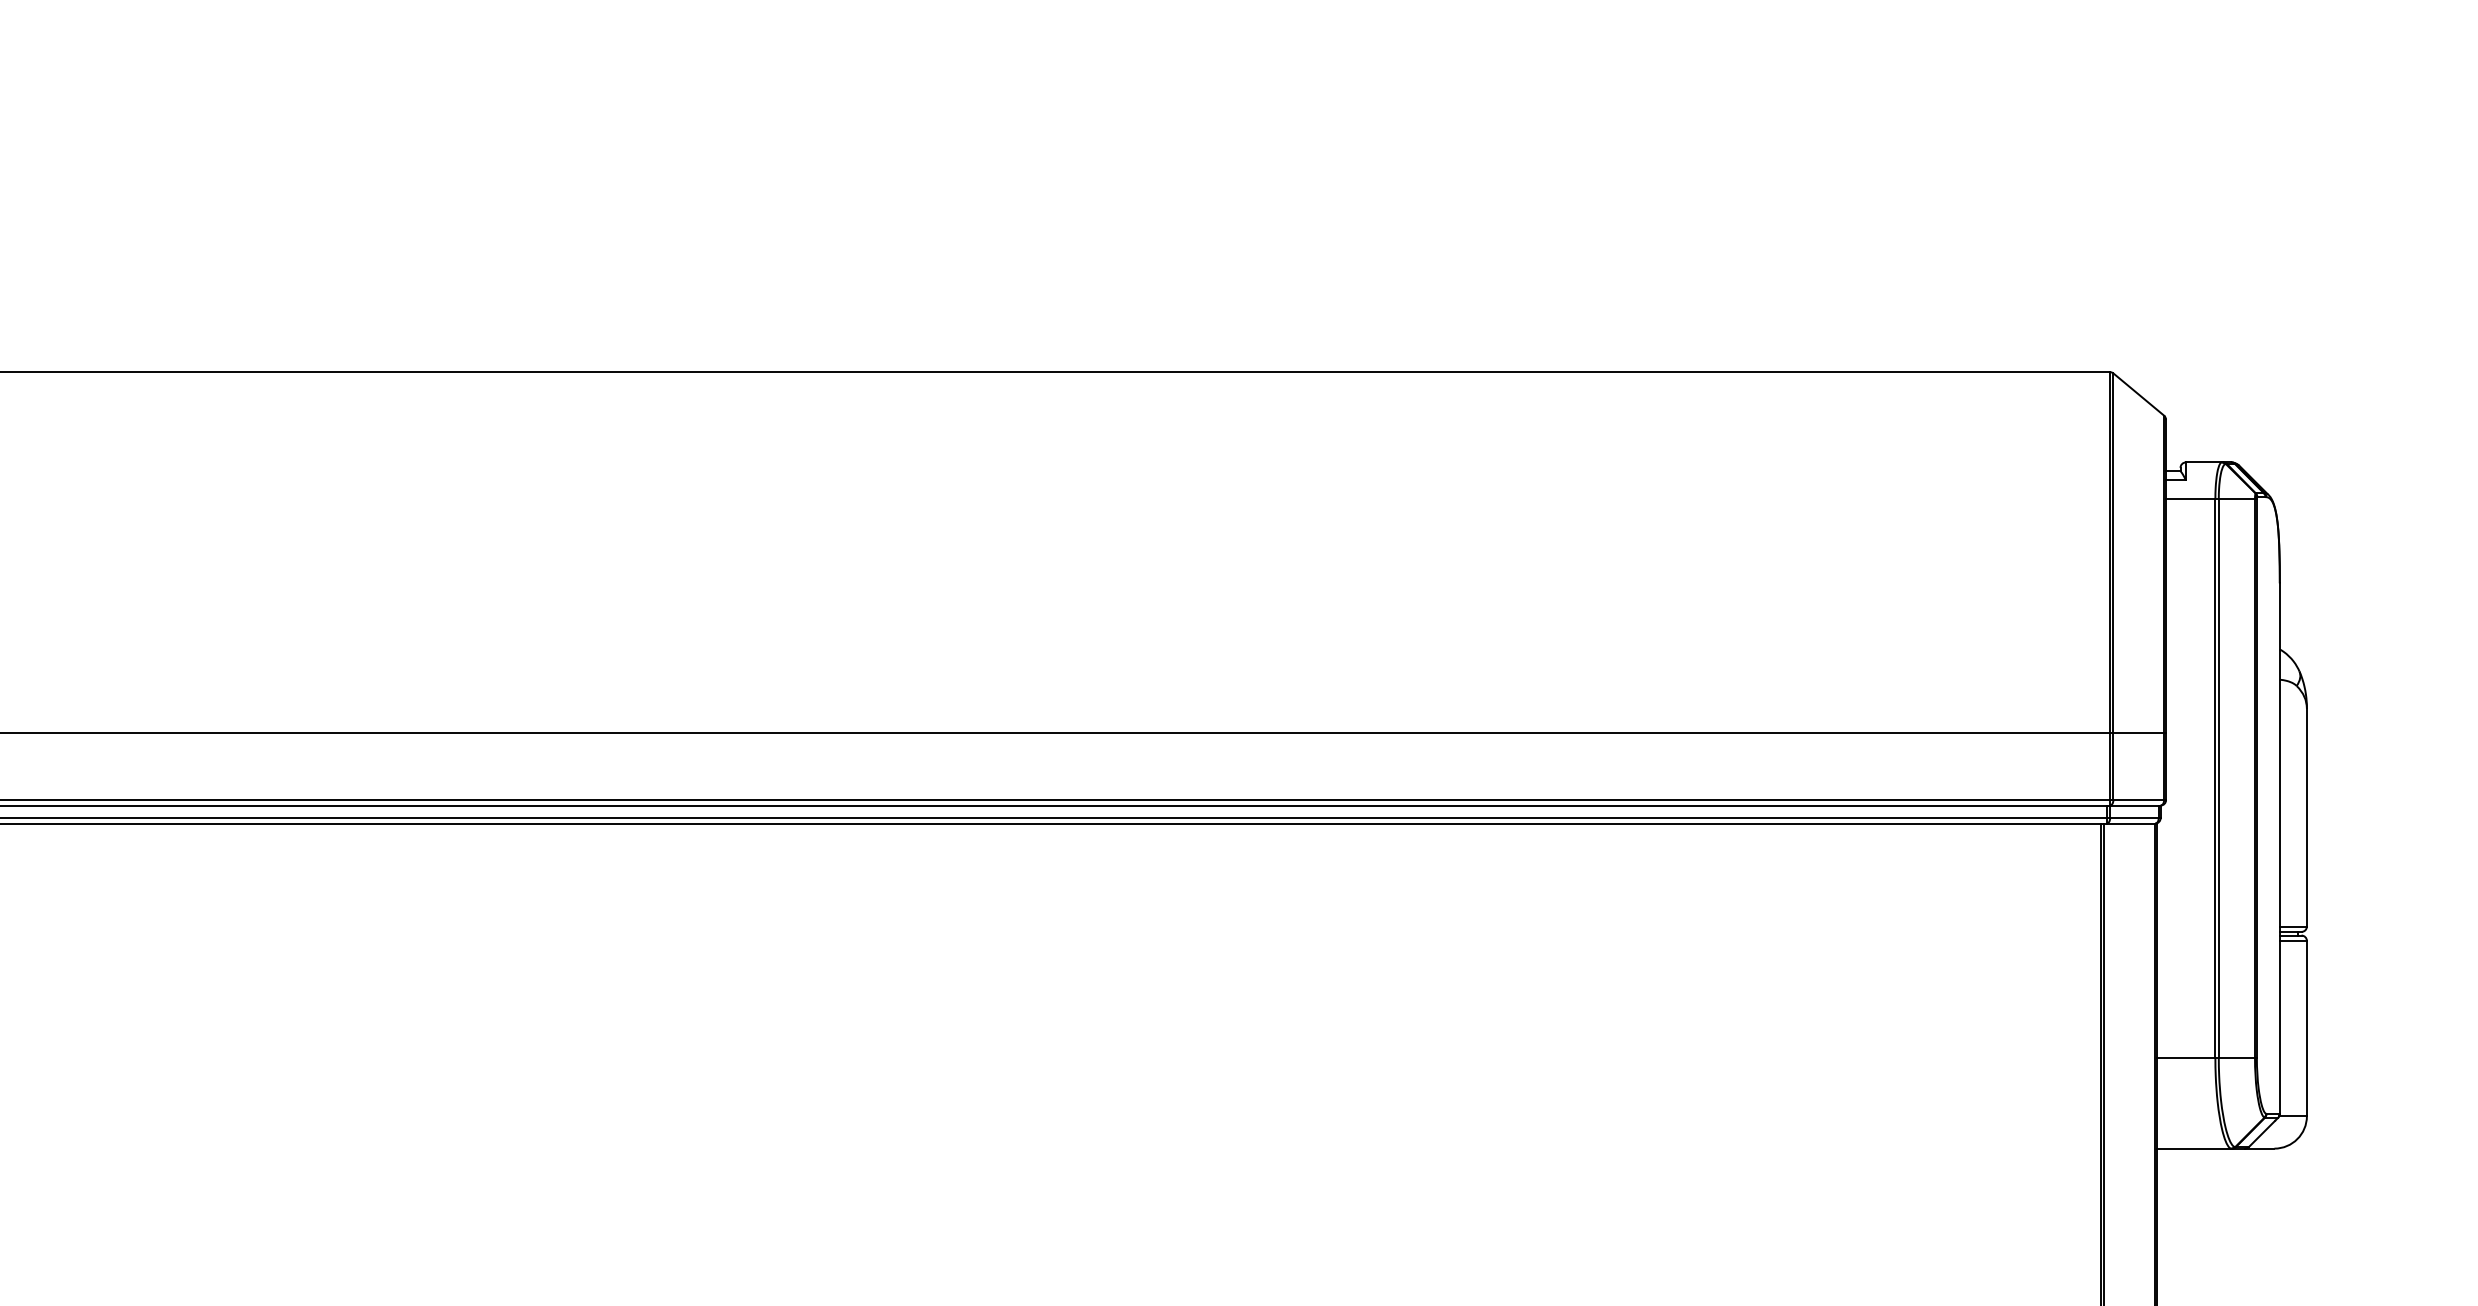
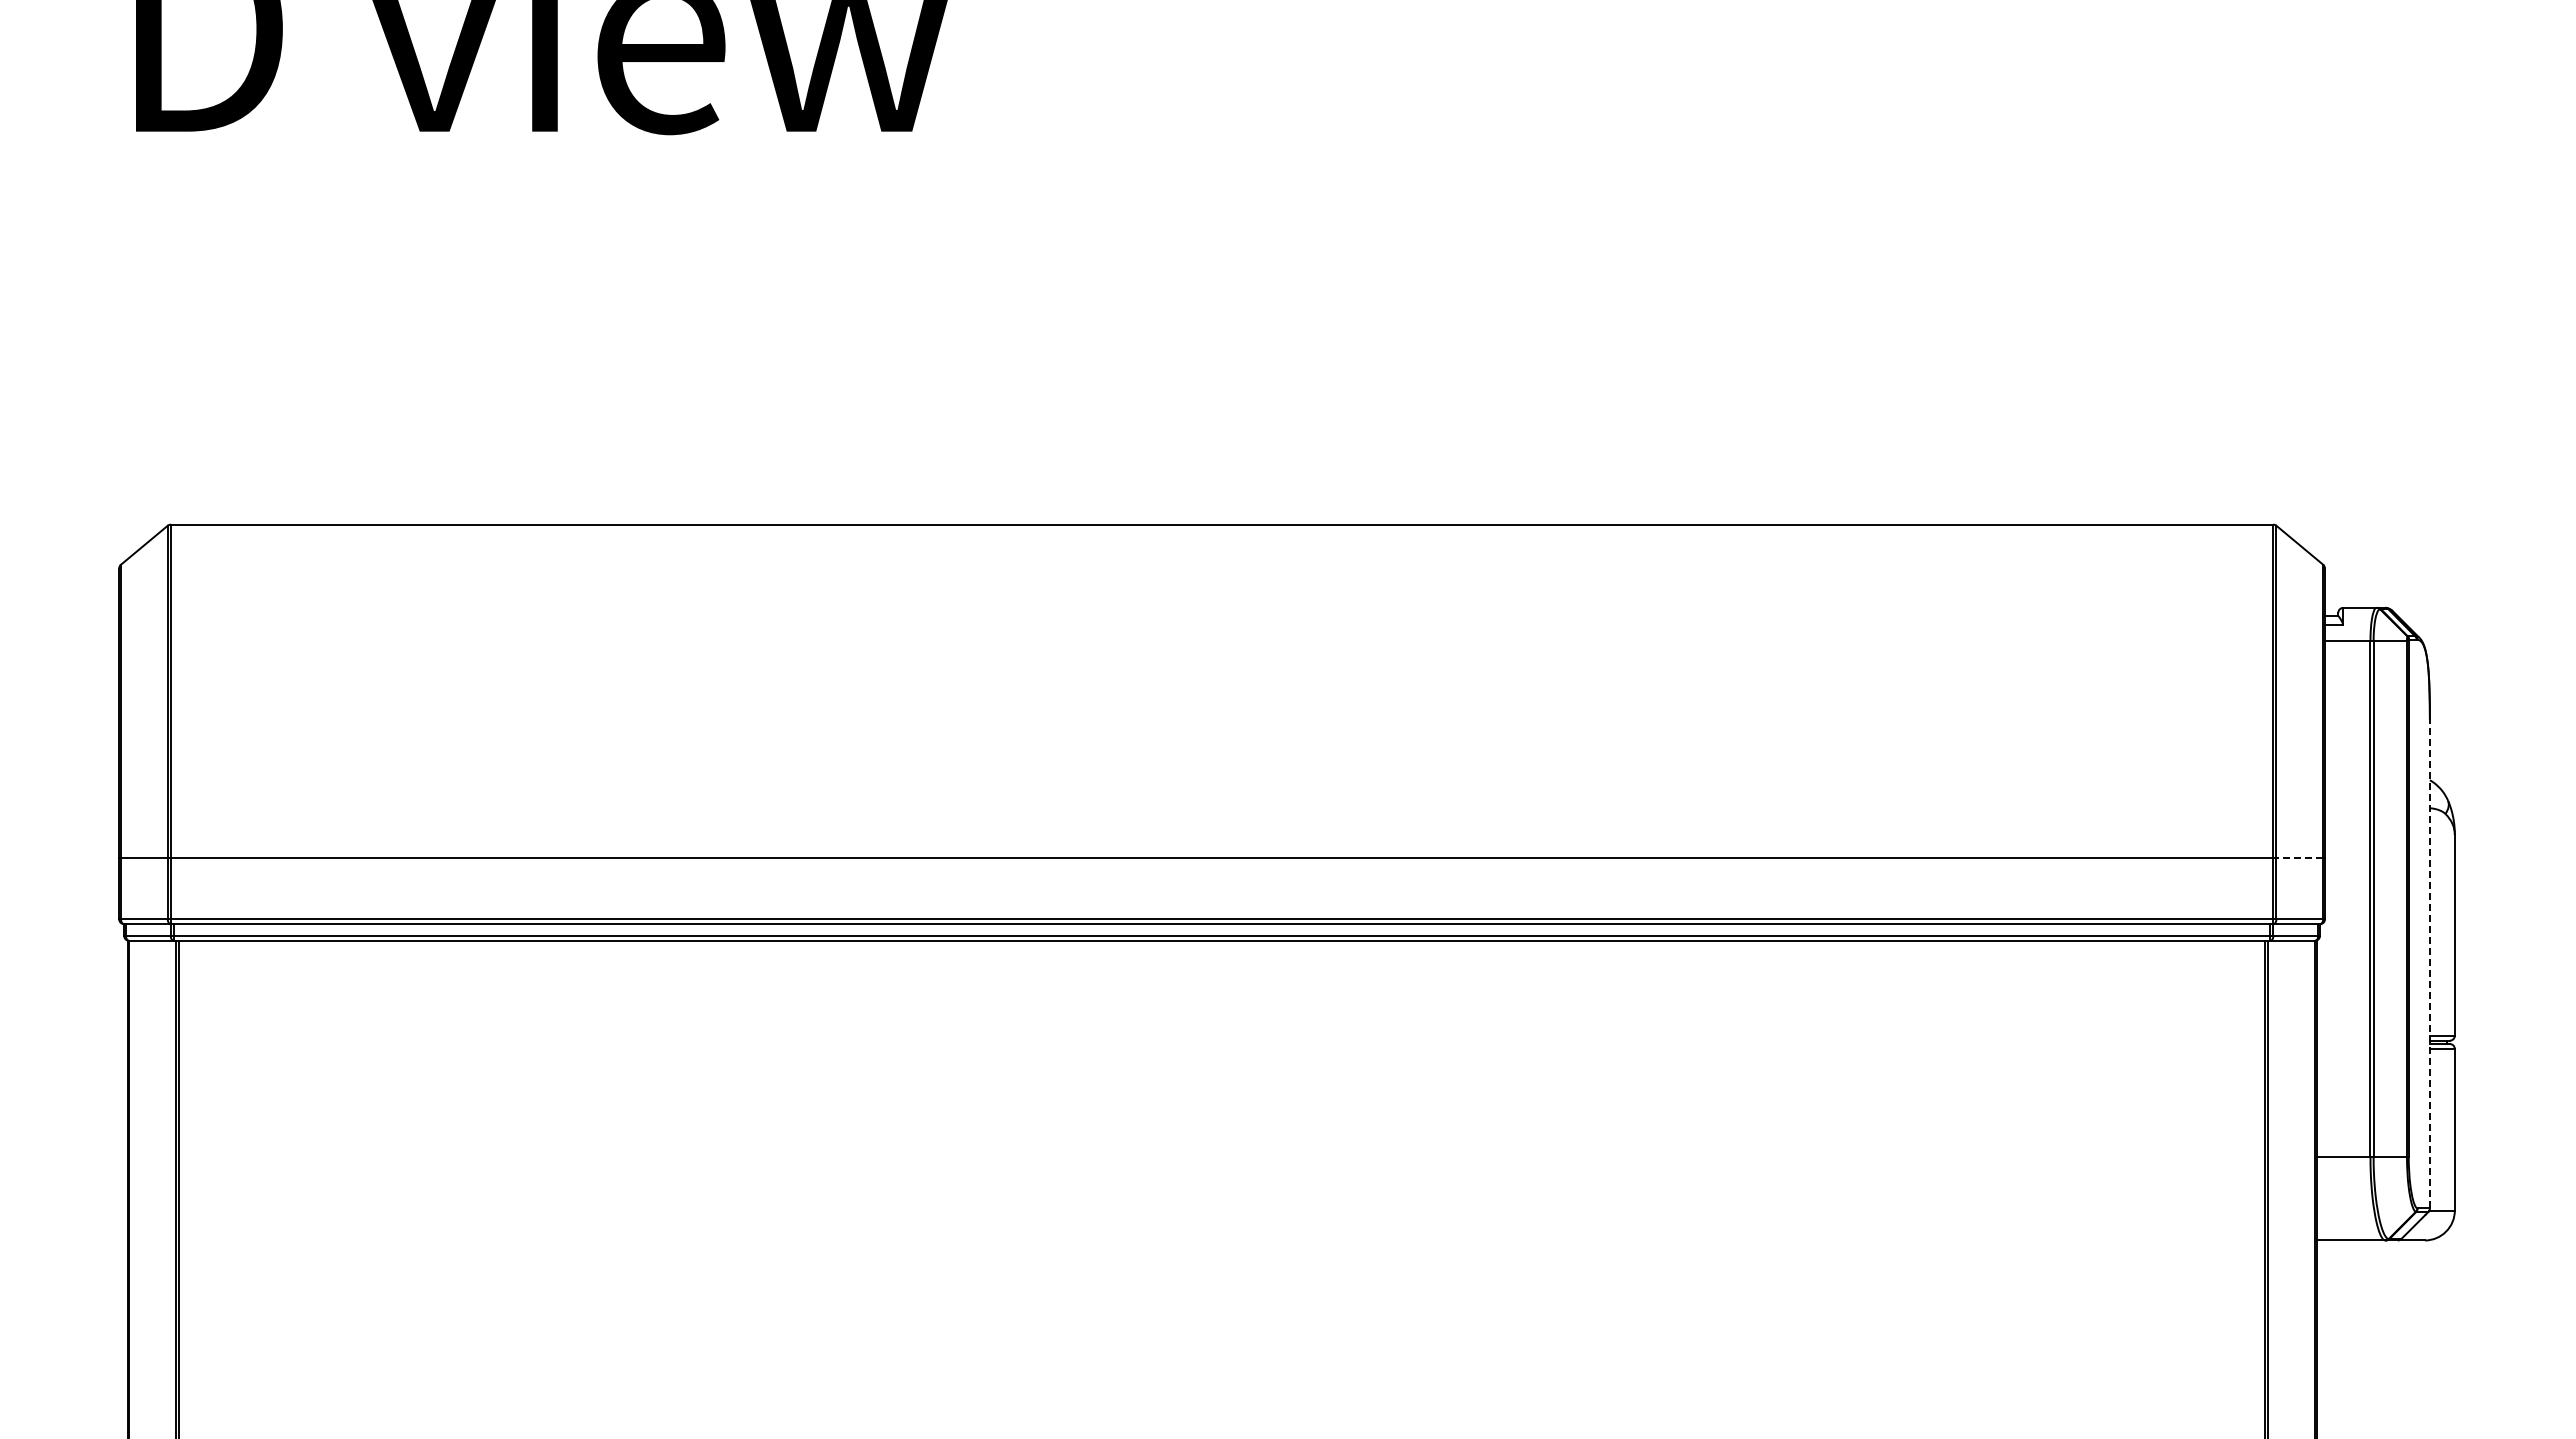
line: (2138, 733) -> (2299, 857), solid -> dashed
line: (2279, 848) -> (2429, 963), solid -> dashed

